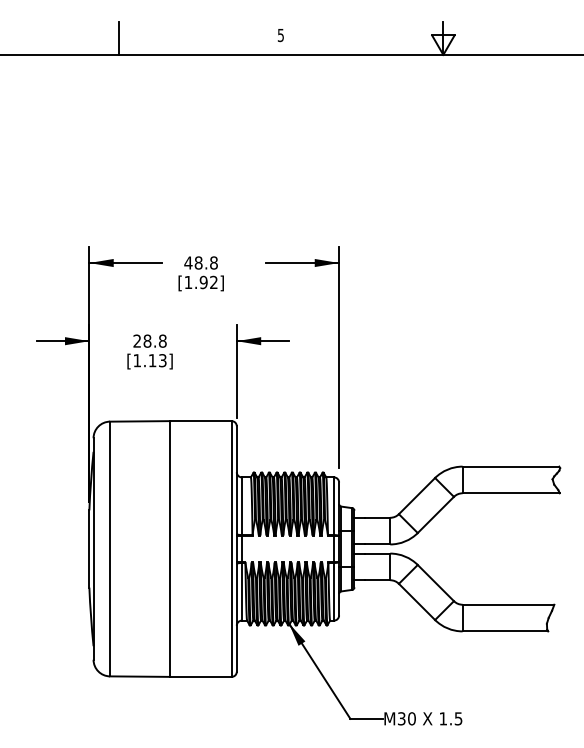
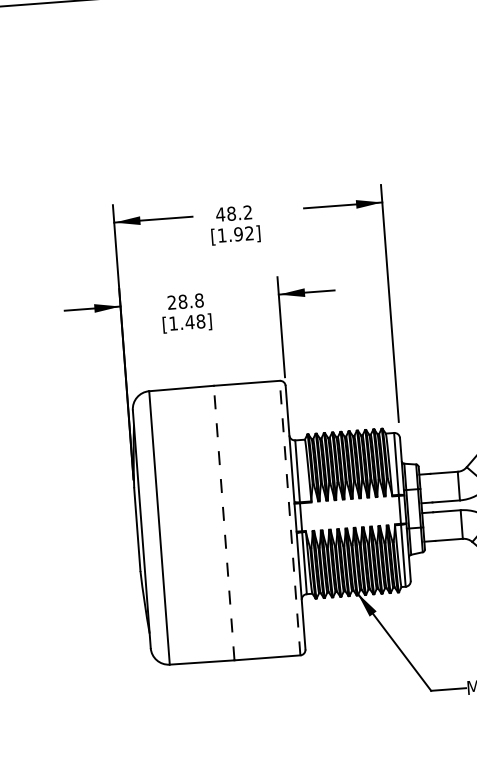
text: (213, 262) -> (247, 212), 48.8 -> 48.2
text: (157, 360) -> (195, 321), [1.13] -> [1.48]
line: (170, 549) -> (224, 523), solid -> dashed
line: (231, 549) -> (289, 518), solid -> dashed

